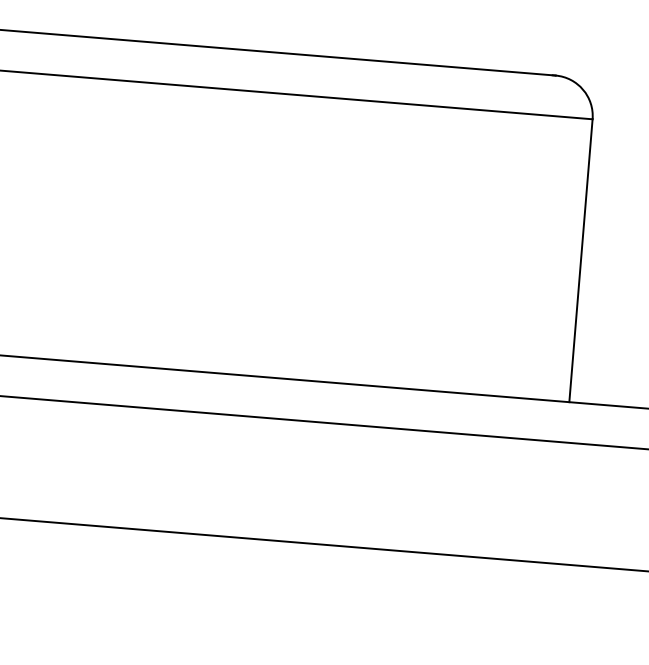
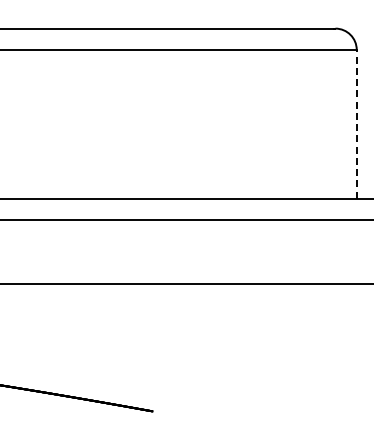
line: (580, 259) -> (356, 123), solid -> dashed

